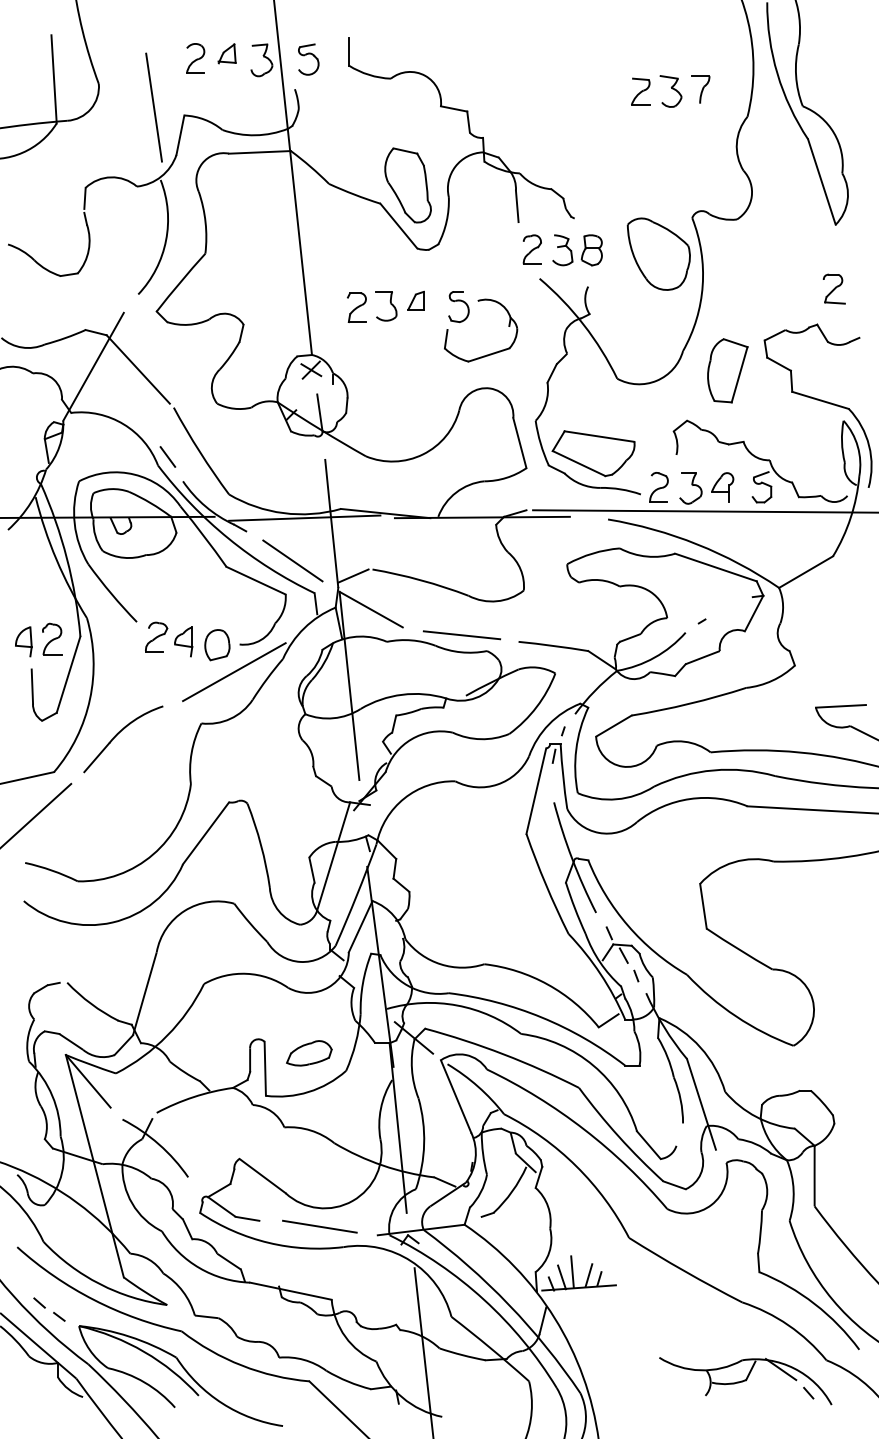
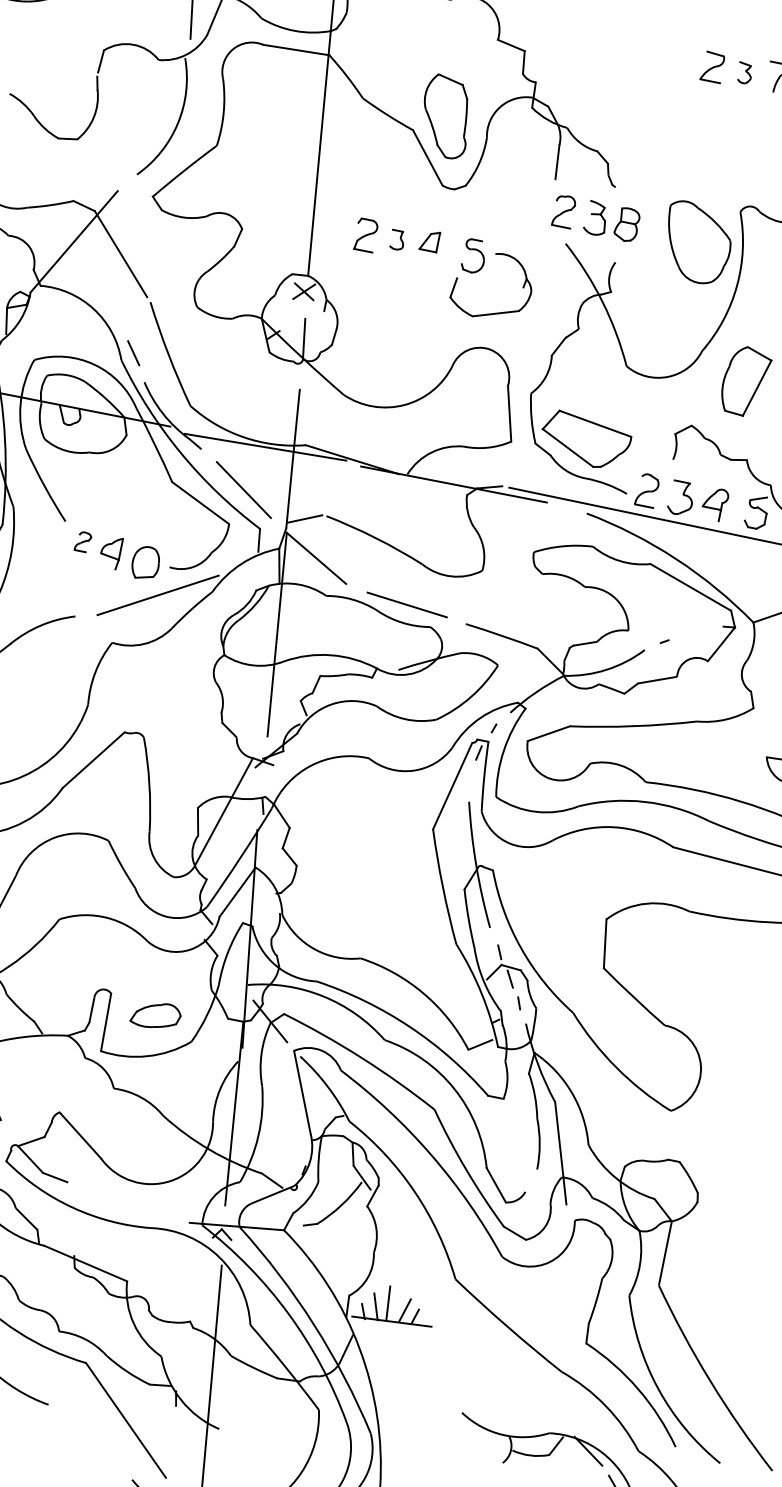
part: (670, 91) -> (744, 73), size x0.6
part: (386, 306) -> (397, 240), size x0.6
part: (156, 636) -> (83, 540), size x0.6
line: (319, 1226) -> (129, 1201), removed

